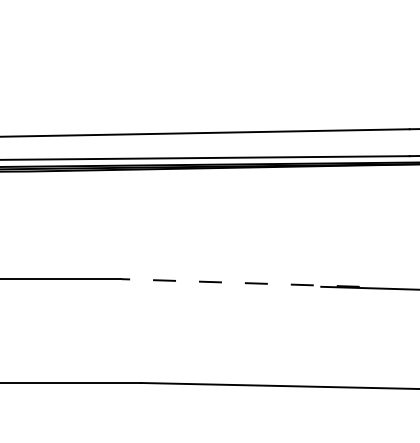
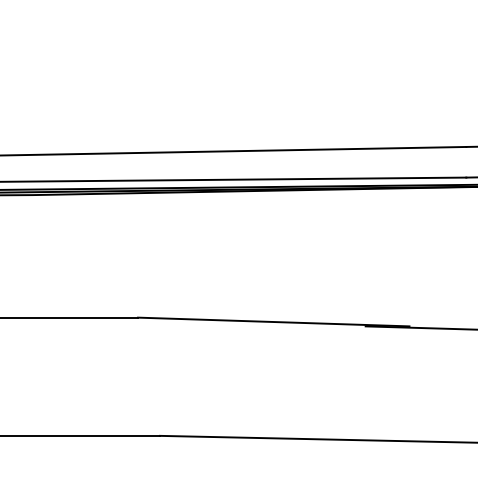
line: (240, 282) -> (273, 321), dashed -> solid

